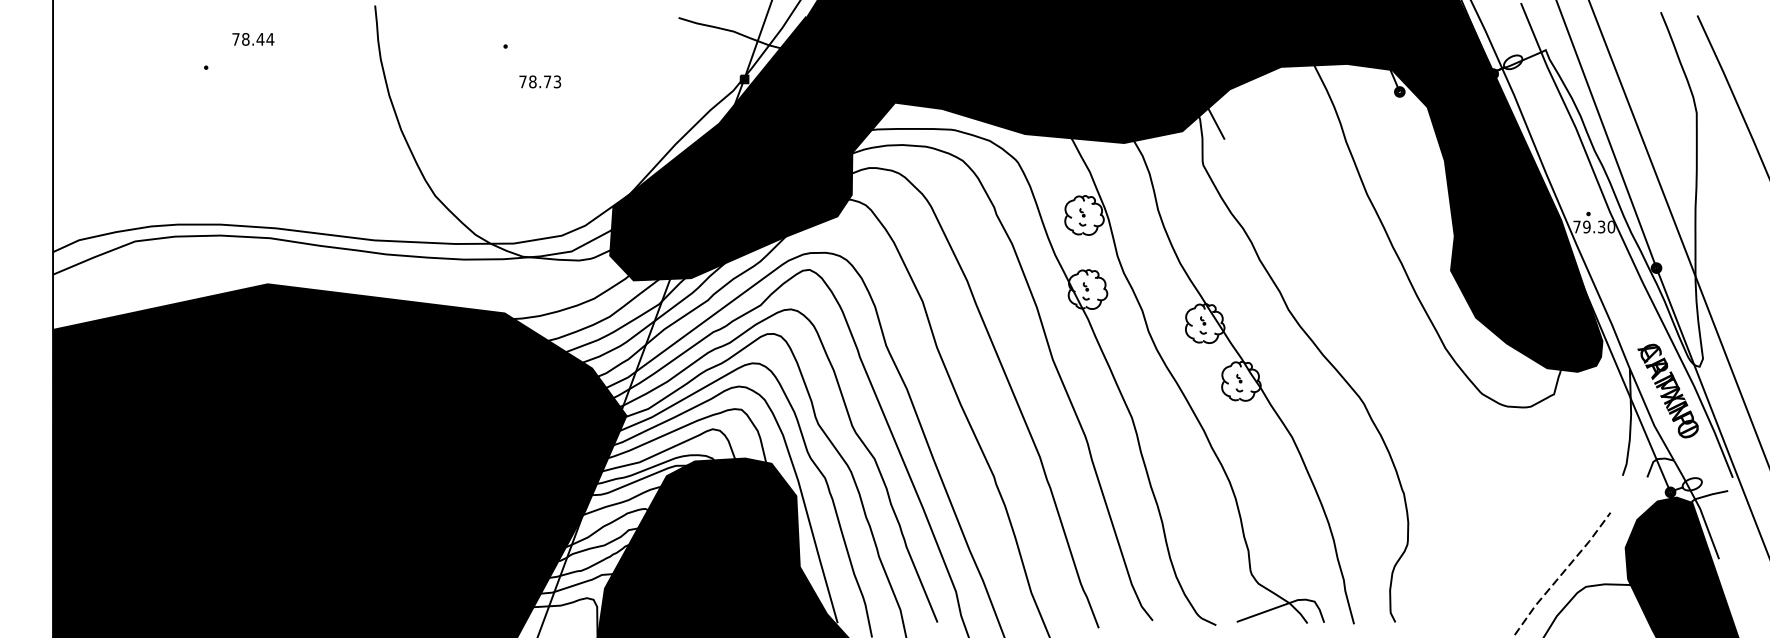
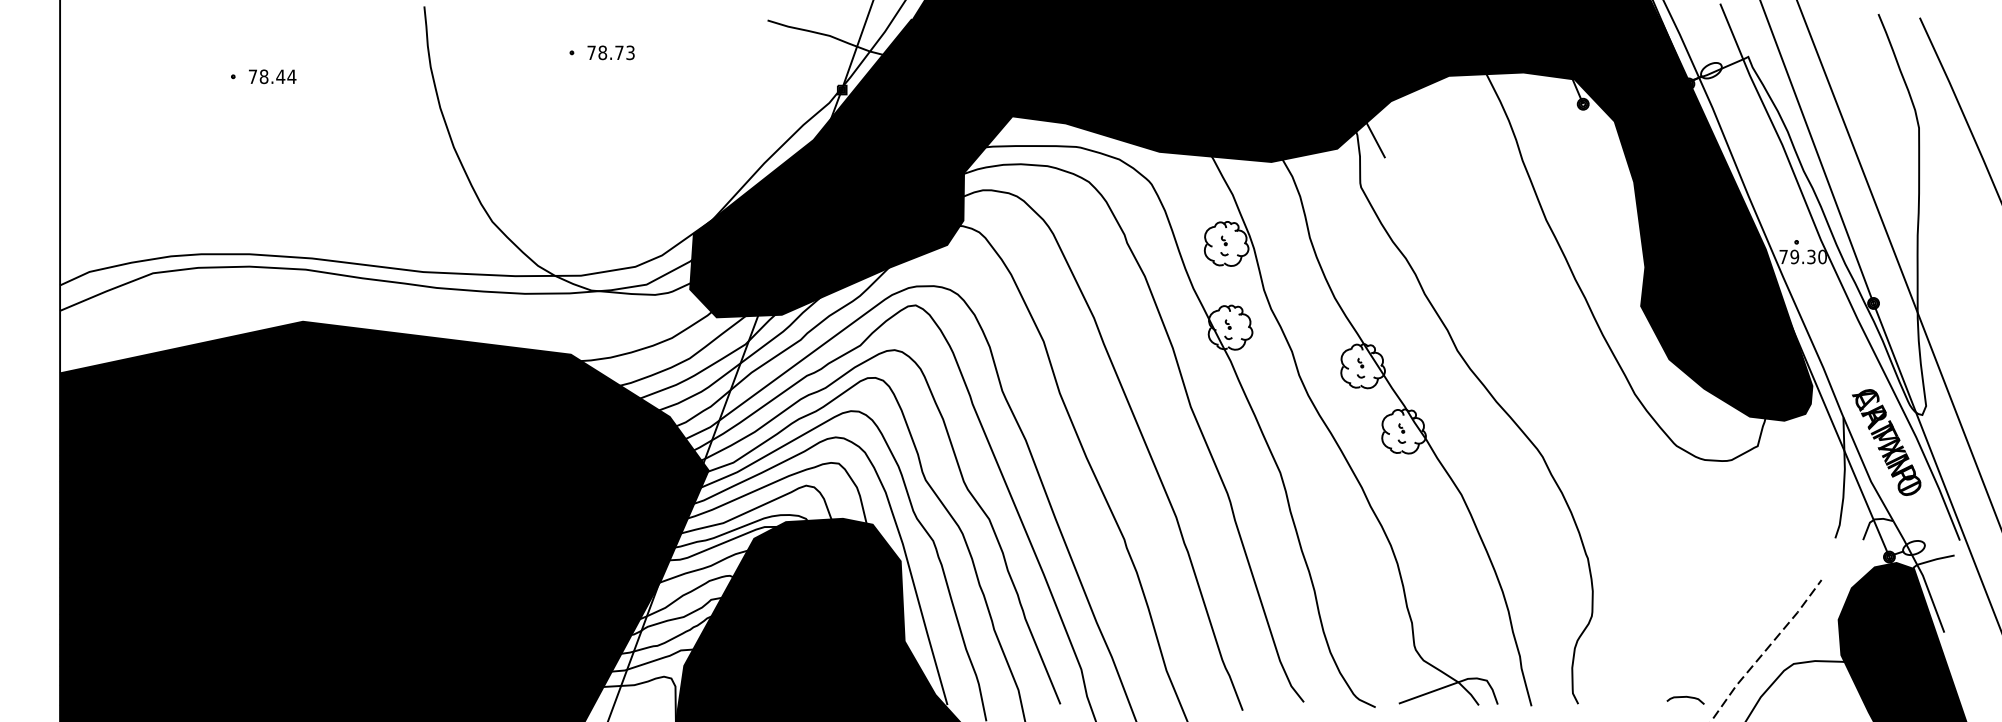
text: (253, 39) -> (272, 76), moved
text: (539, 81) -> (610, 52), moved
curve: (1490, 616) -> (1685, 697), added

